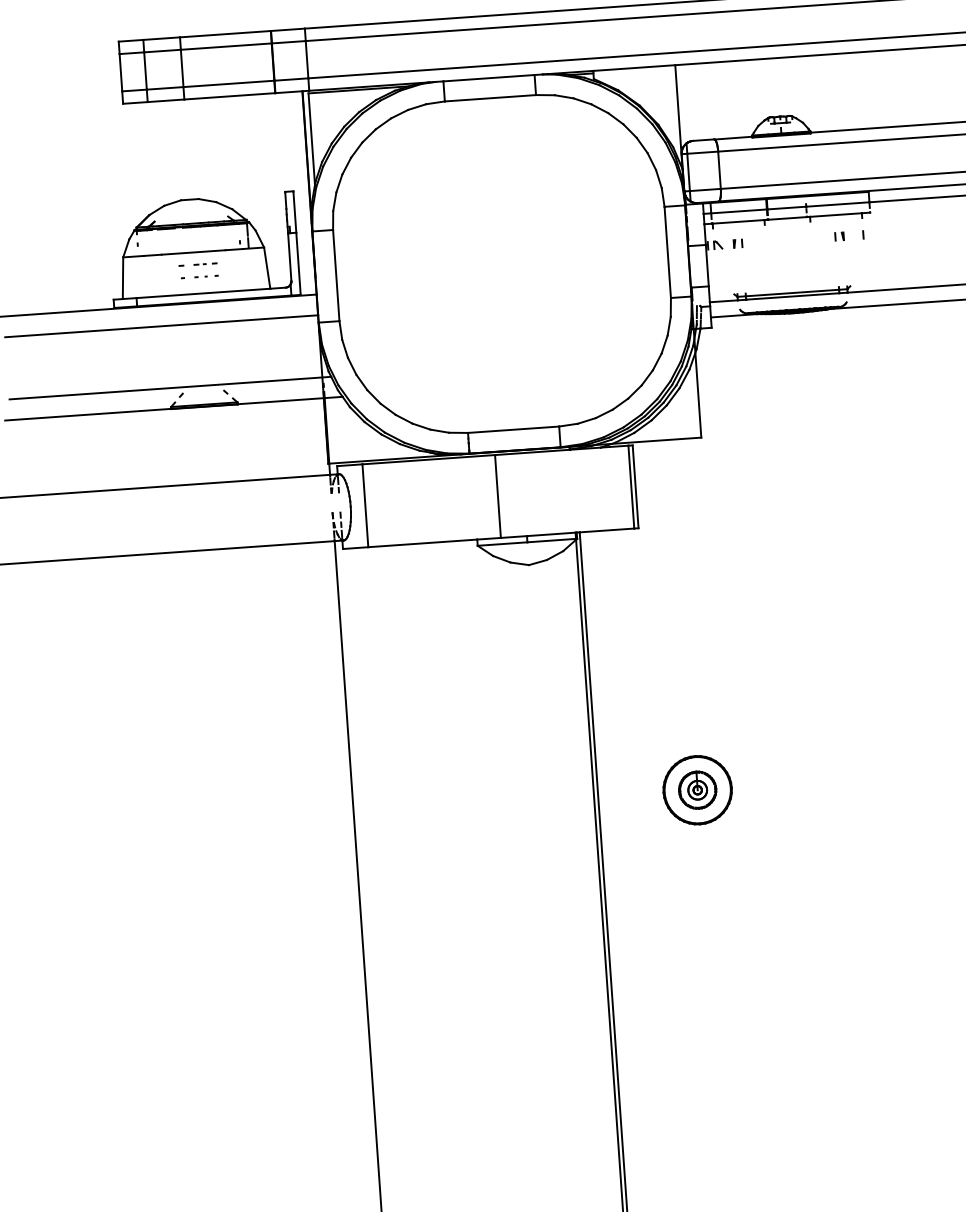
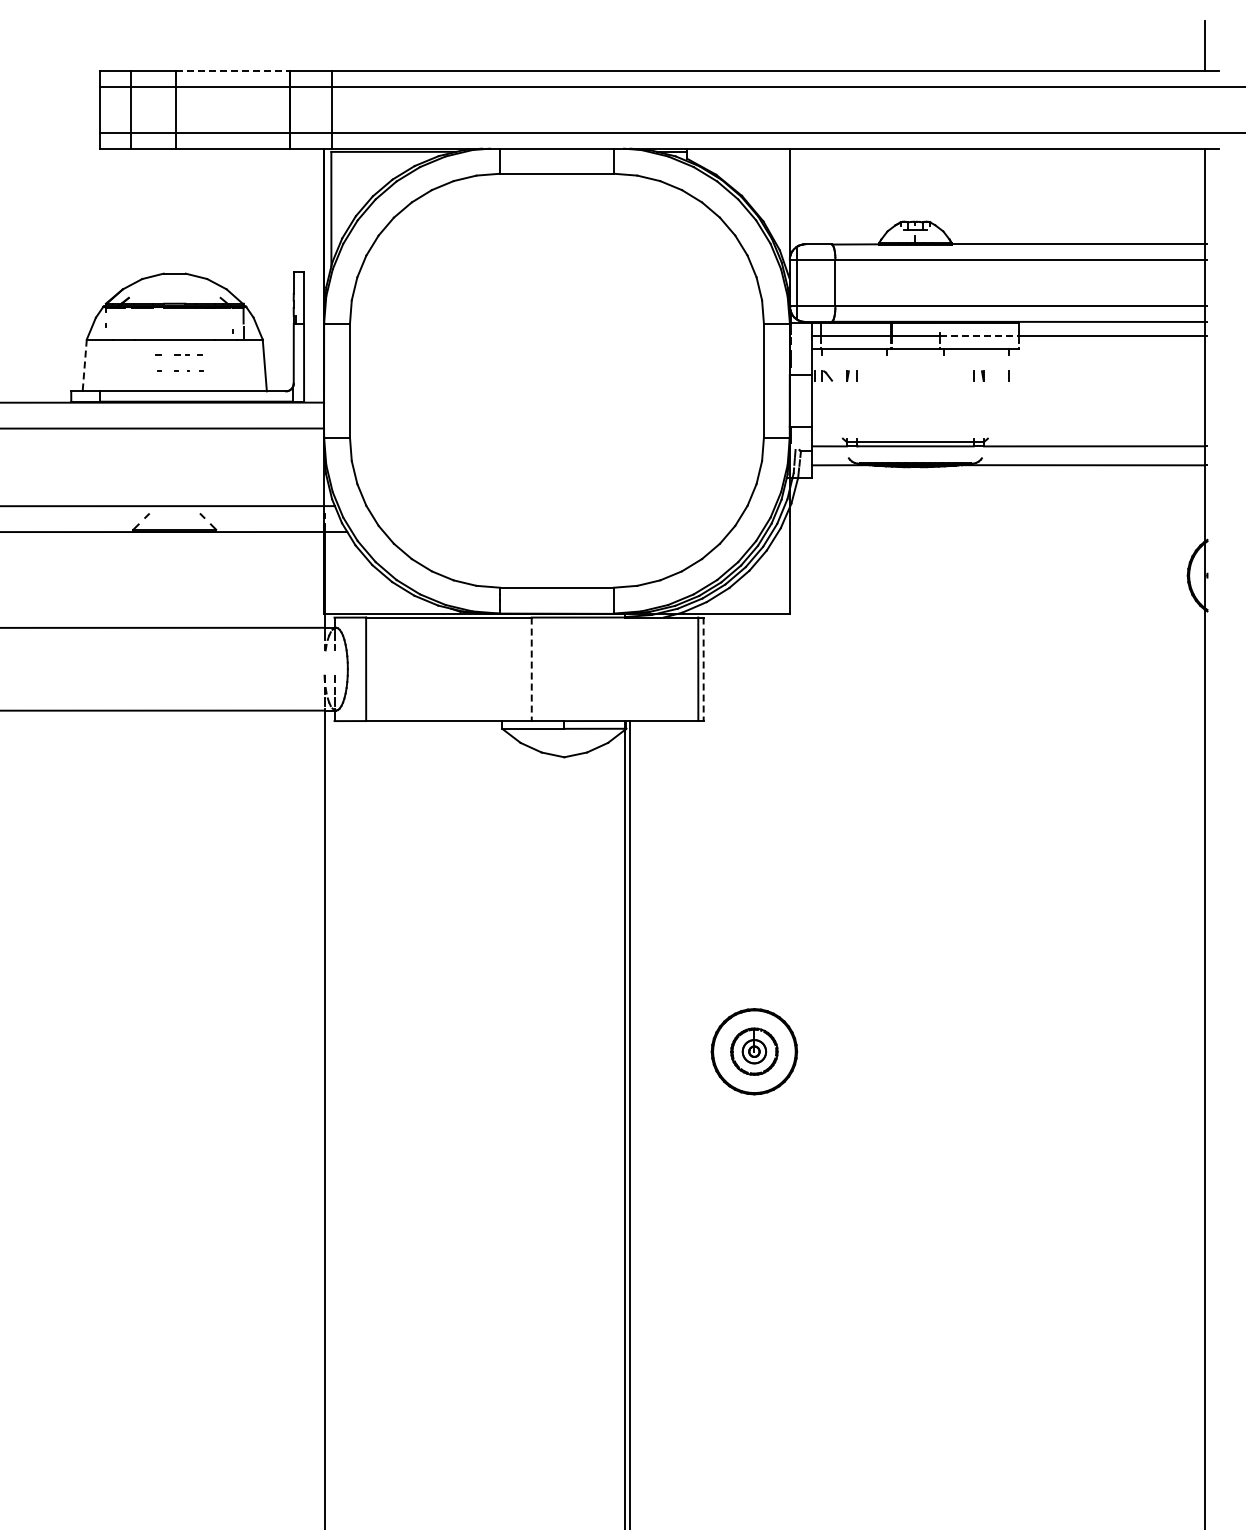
line: (225, 34) -> (233, 71), solid -> dashed
line: (837, 204) -> (979, 335), solid -> dashed
line: (122, 278) -> (84, 365), solid -> dashed
line: (635, 487) -> (703, 669), solid -> dashed
line: (497, 496) -> (531, 669), solid -> dashed

